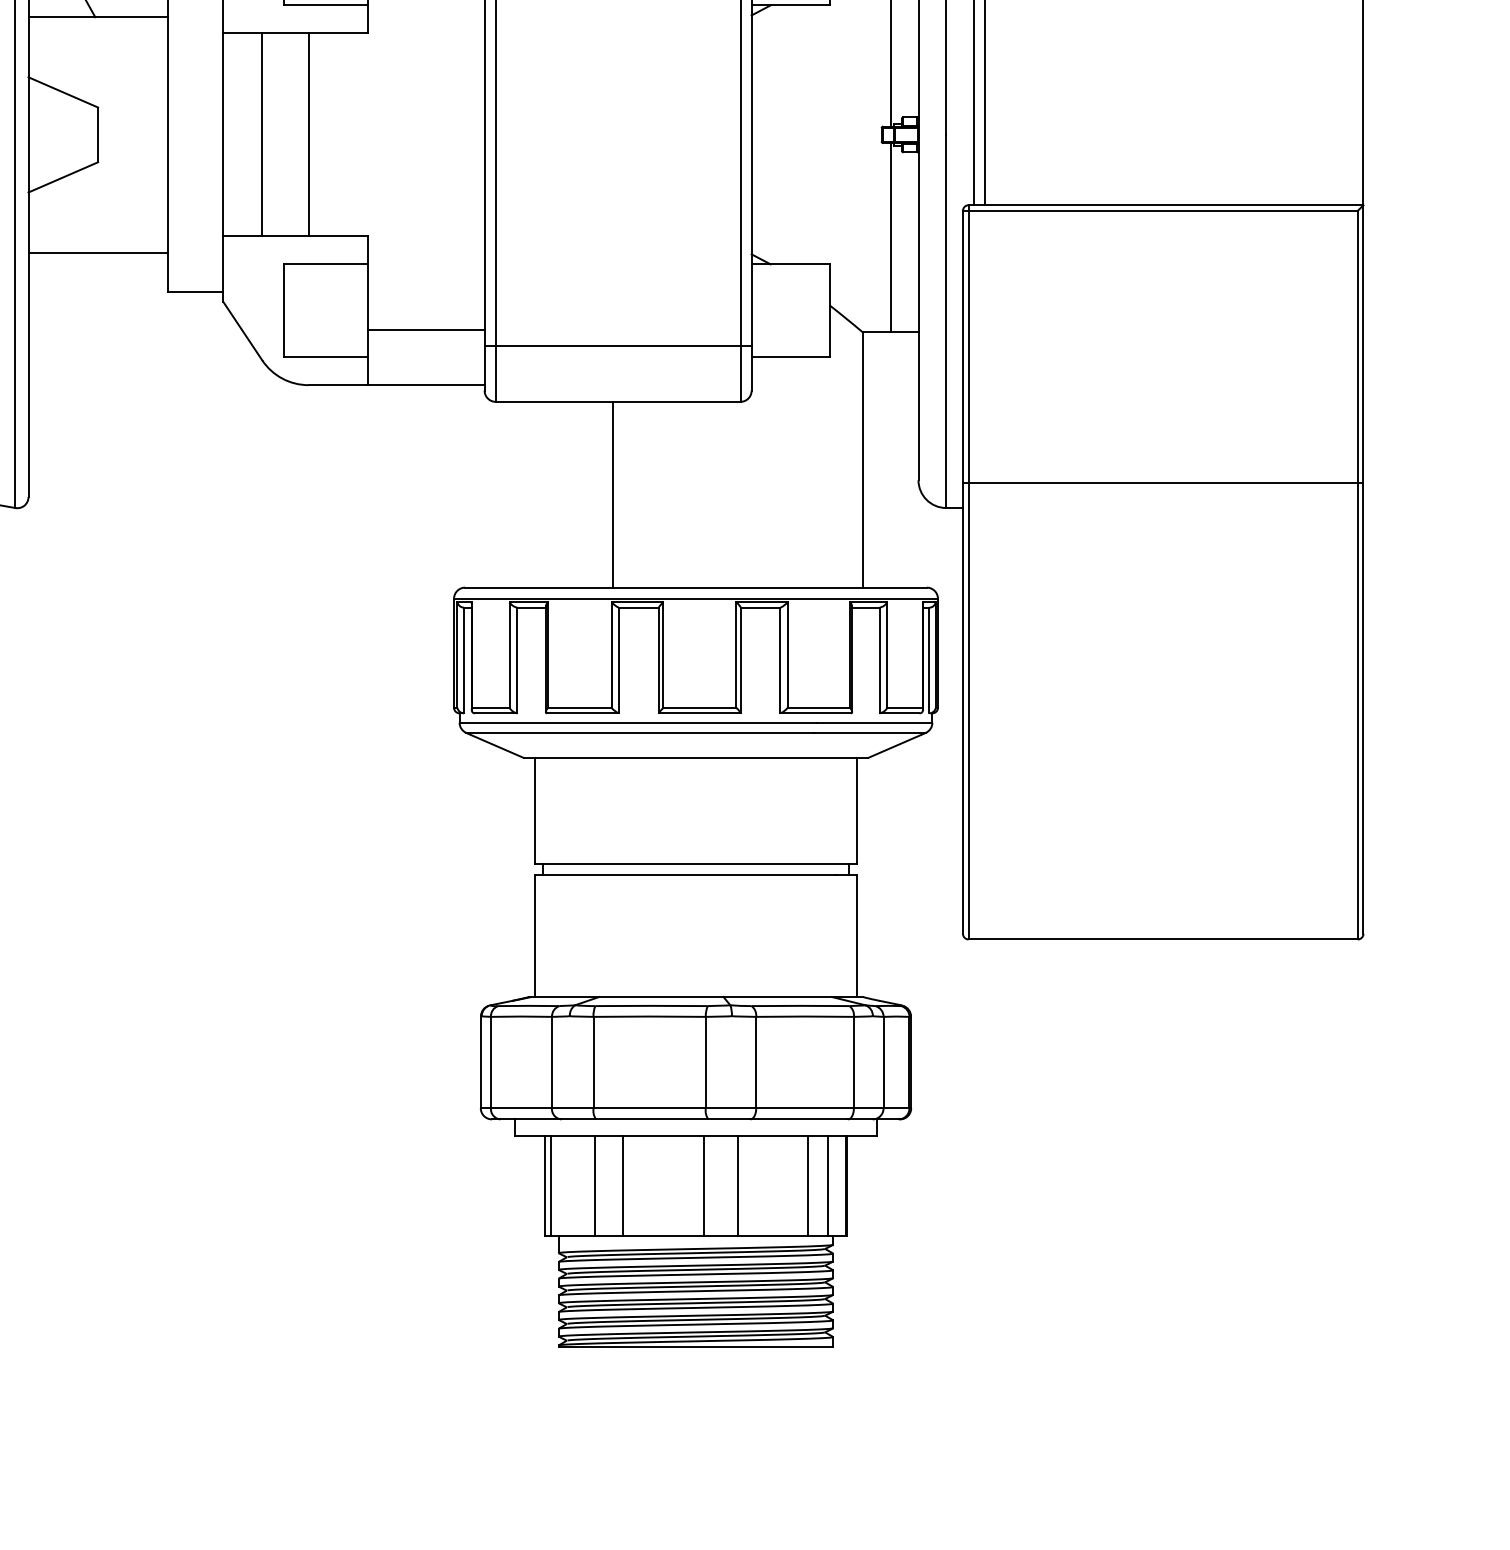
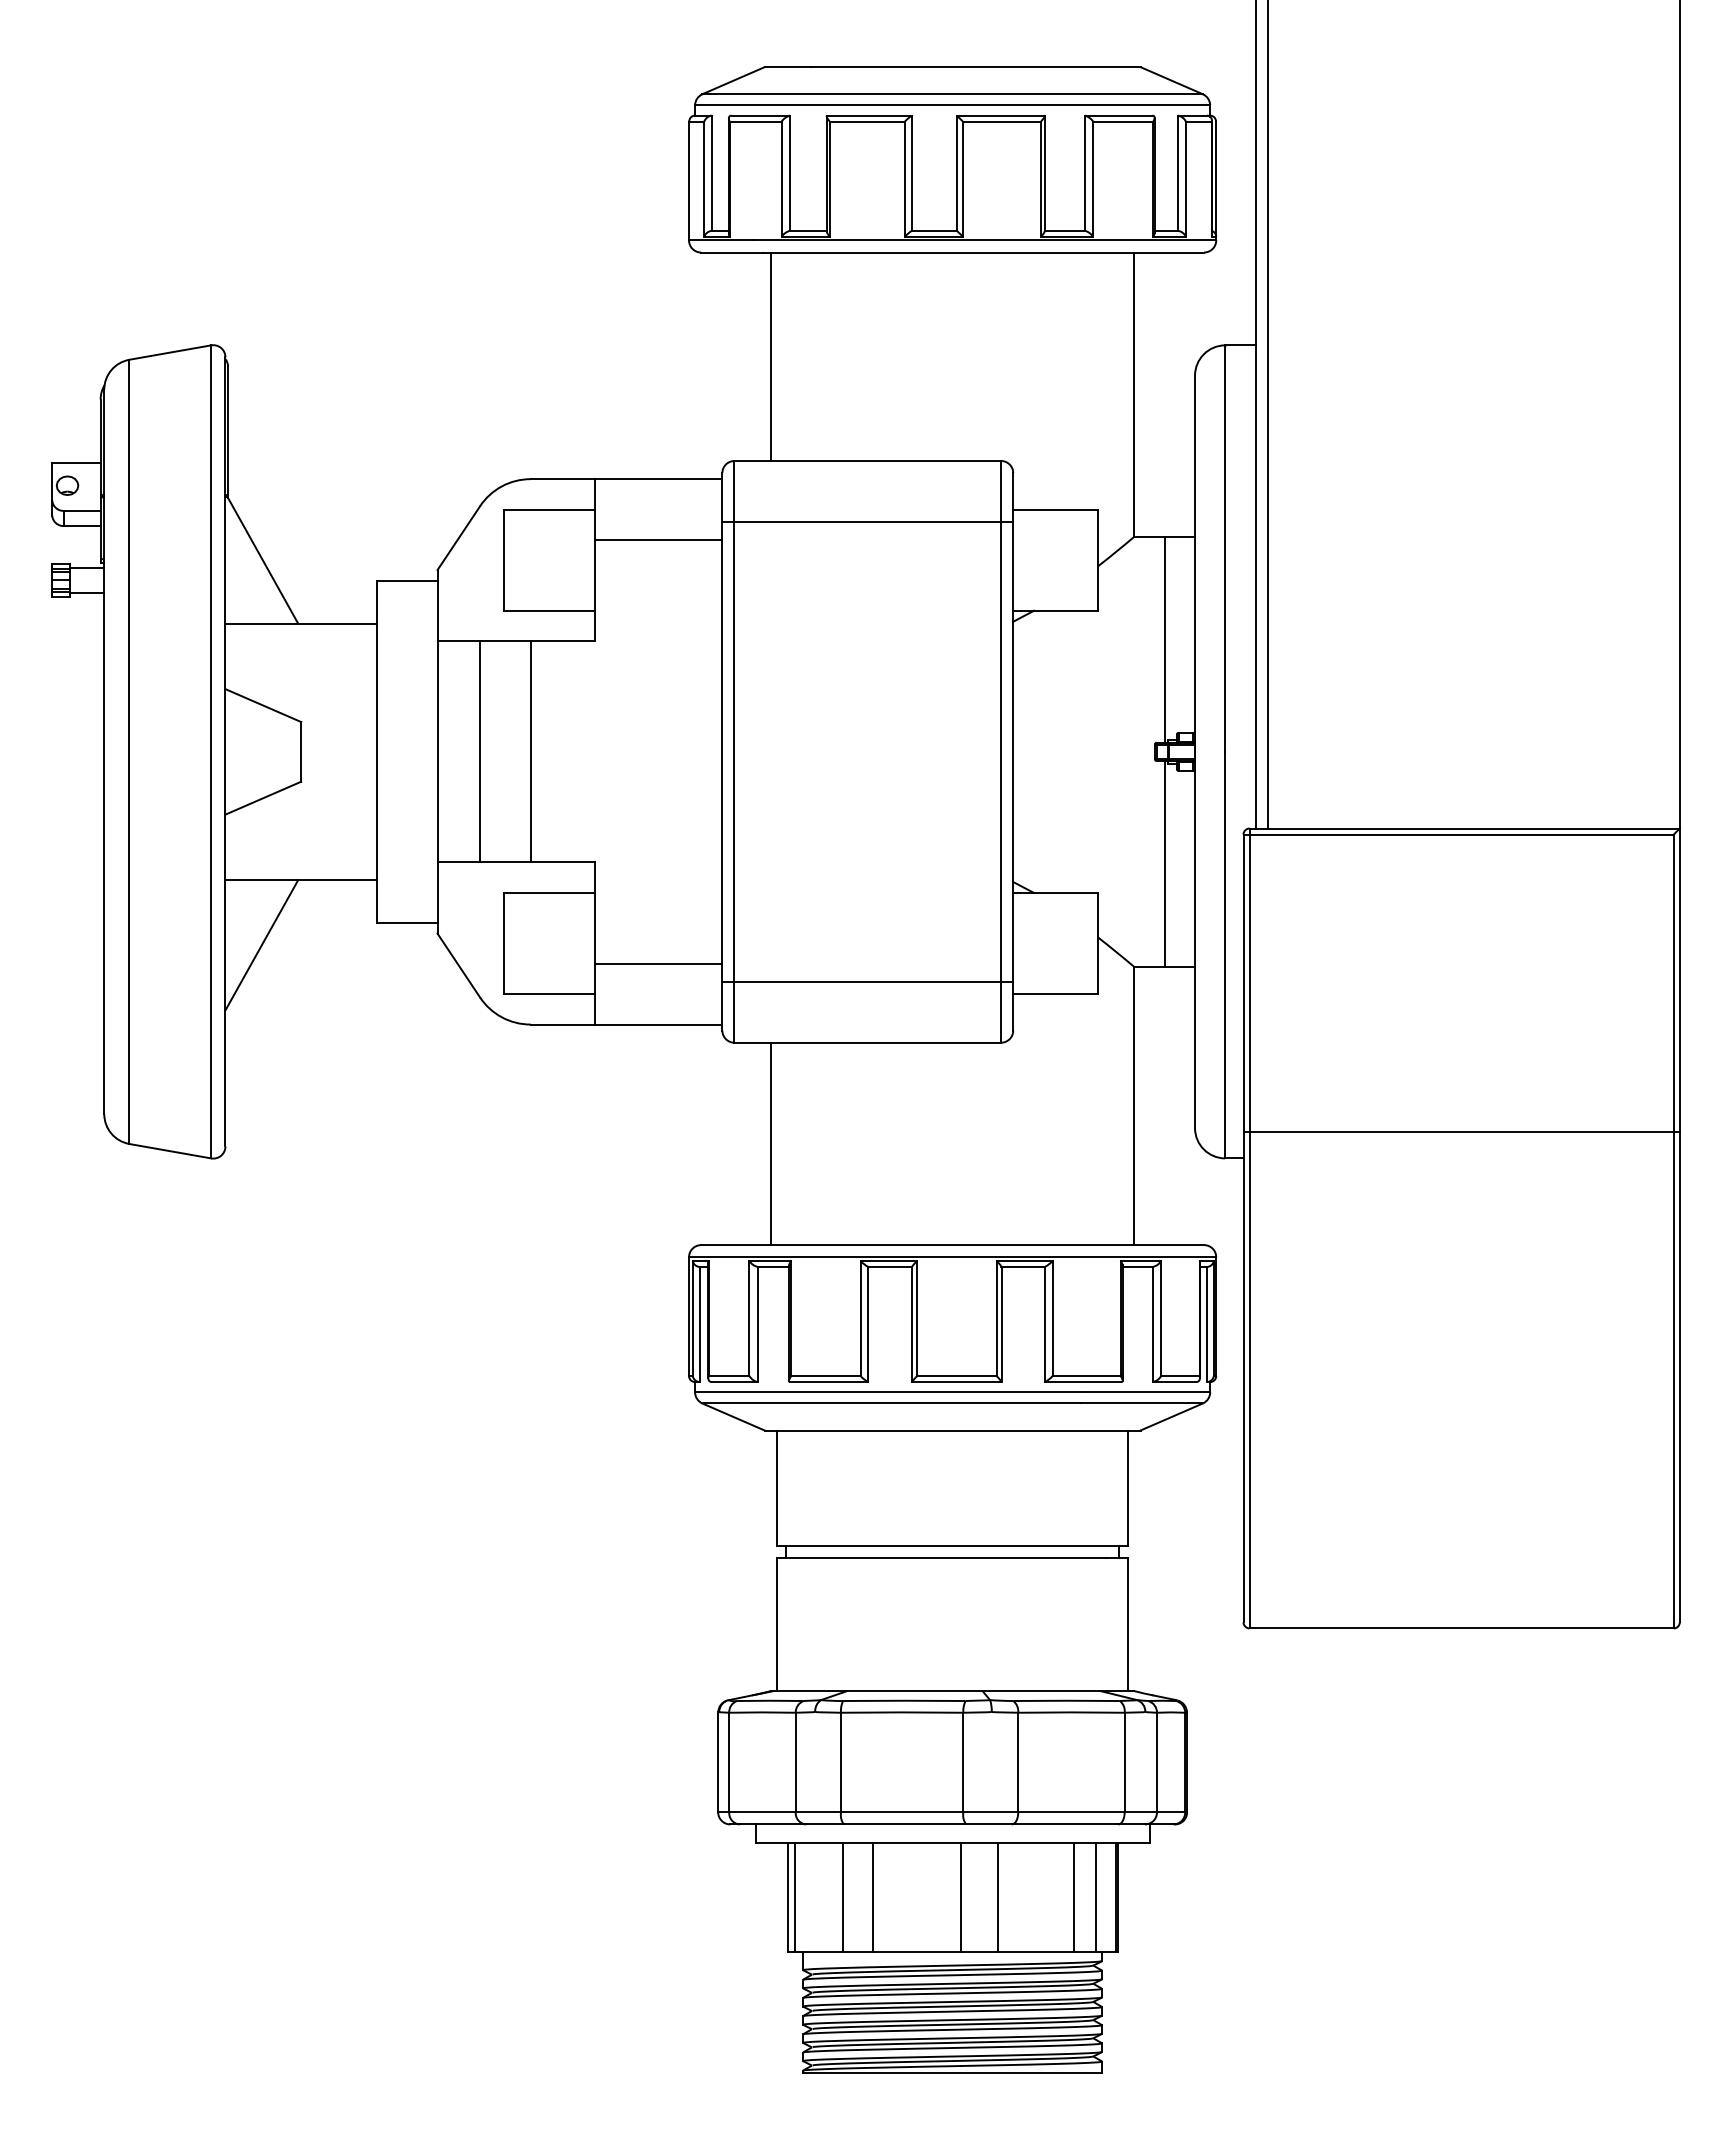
line: (61, 312) -> (261, 945), added
line: (612, 494) -> (770, 1143), moved

